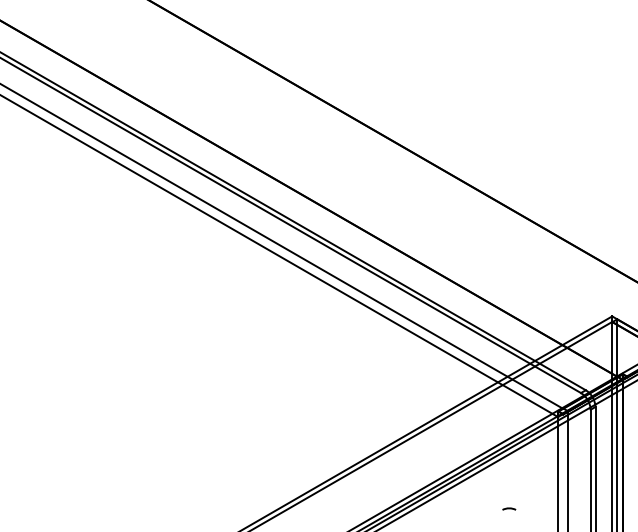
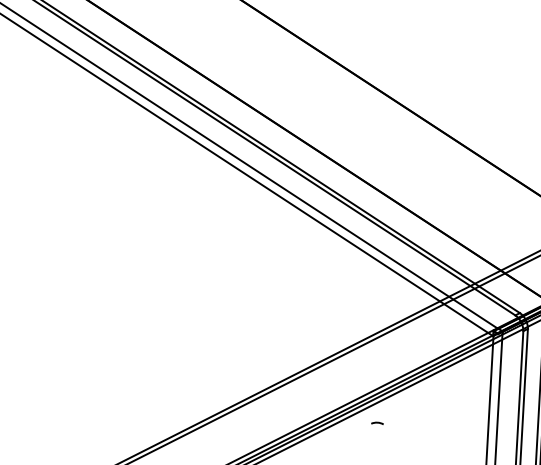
arc: (509, 508) -> (377, 422), moved

